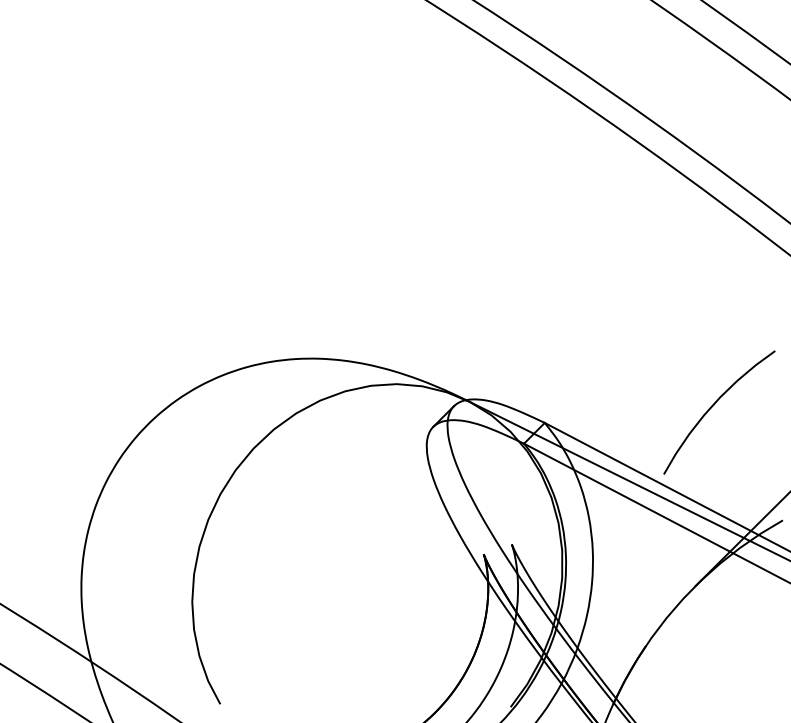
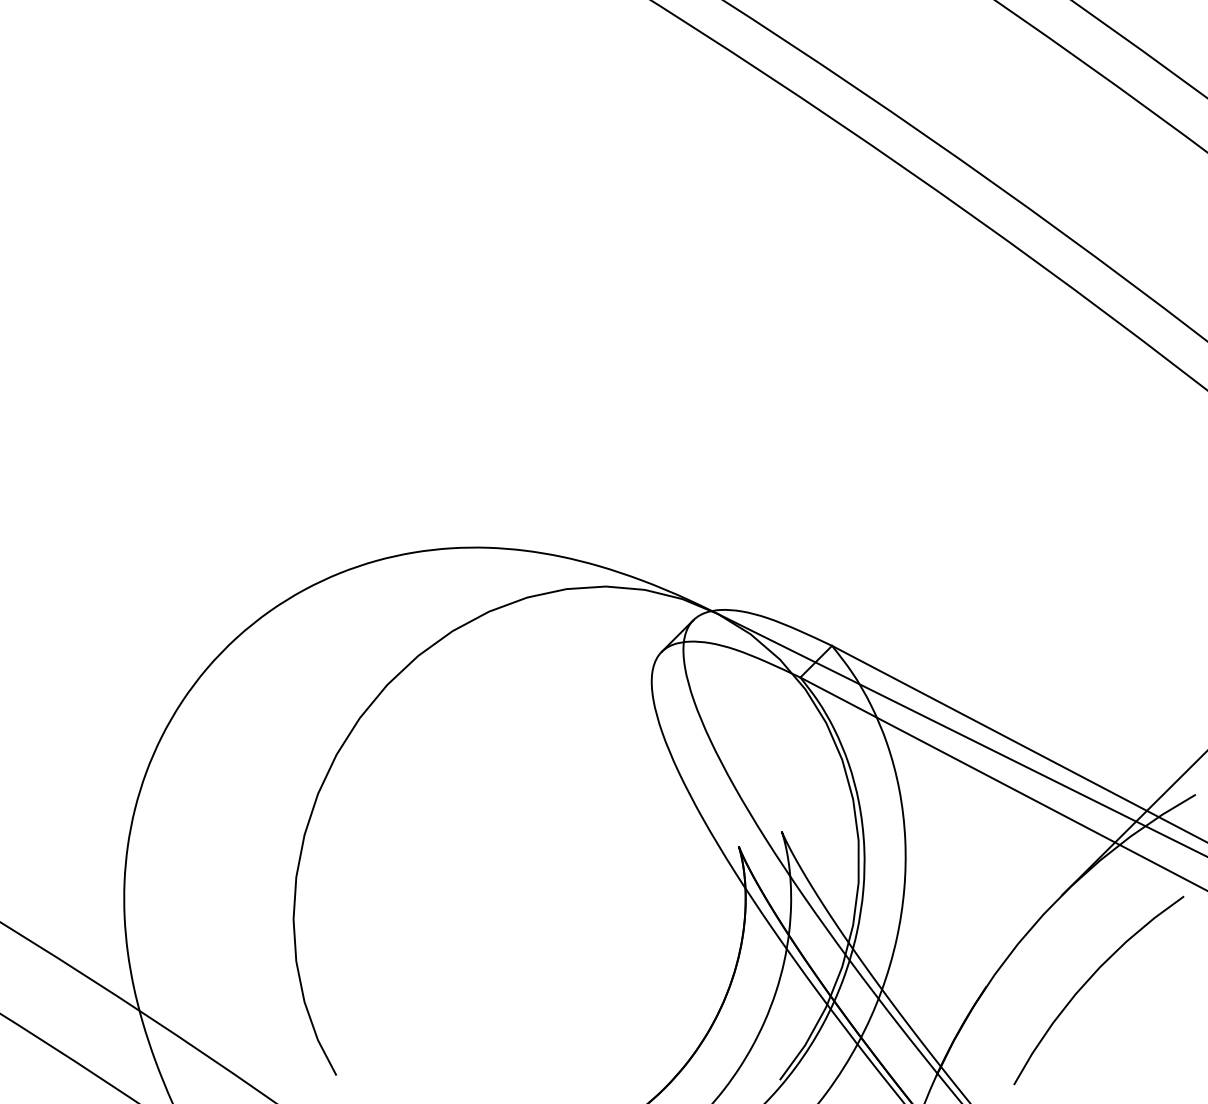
curve: (713, 406) -> (1089, 981), moved

